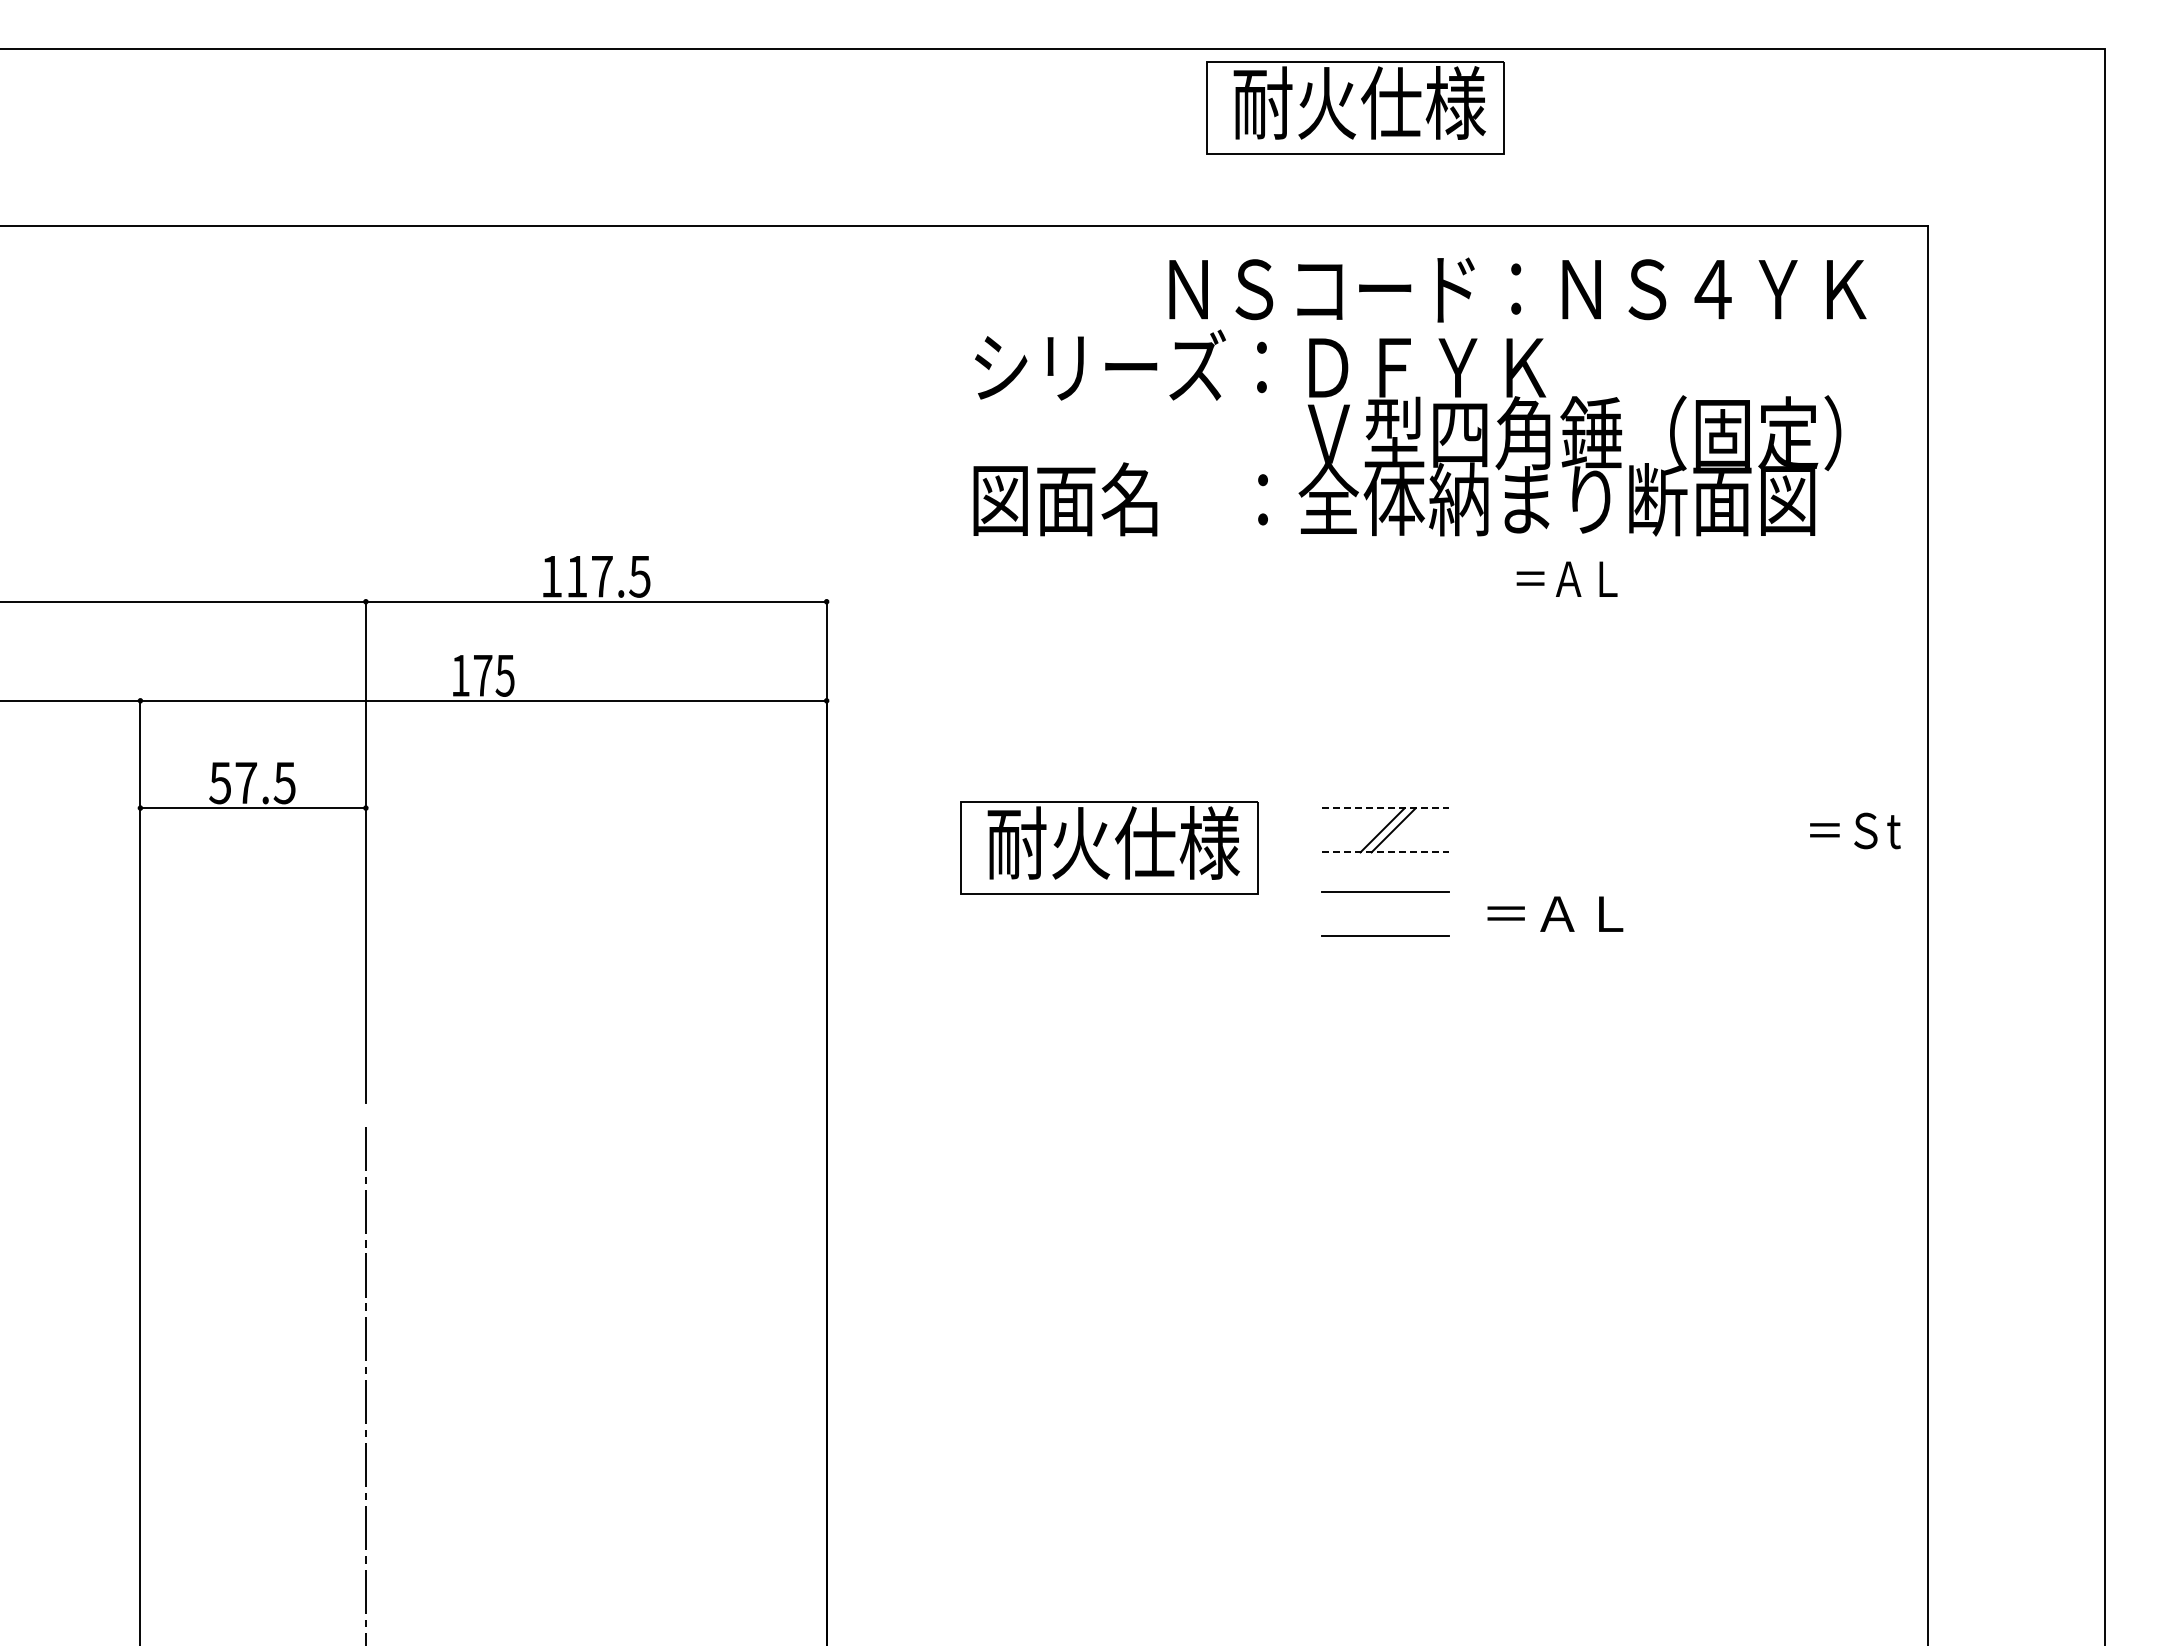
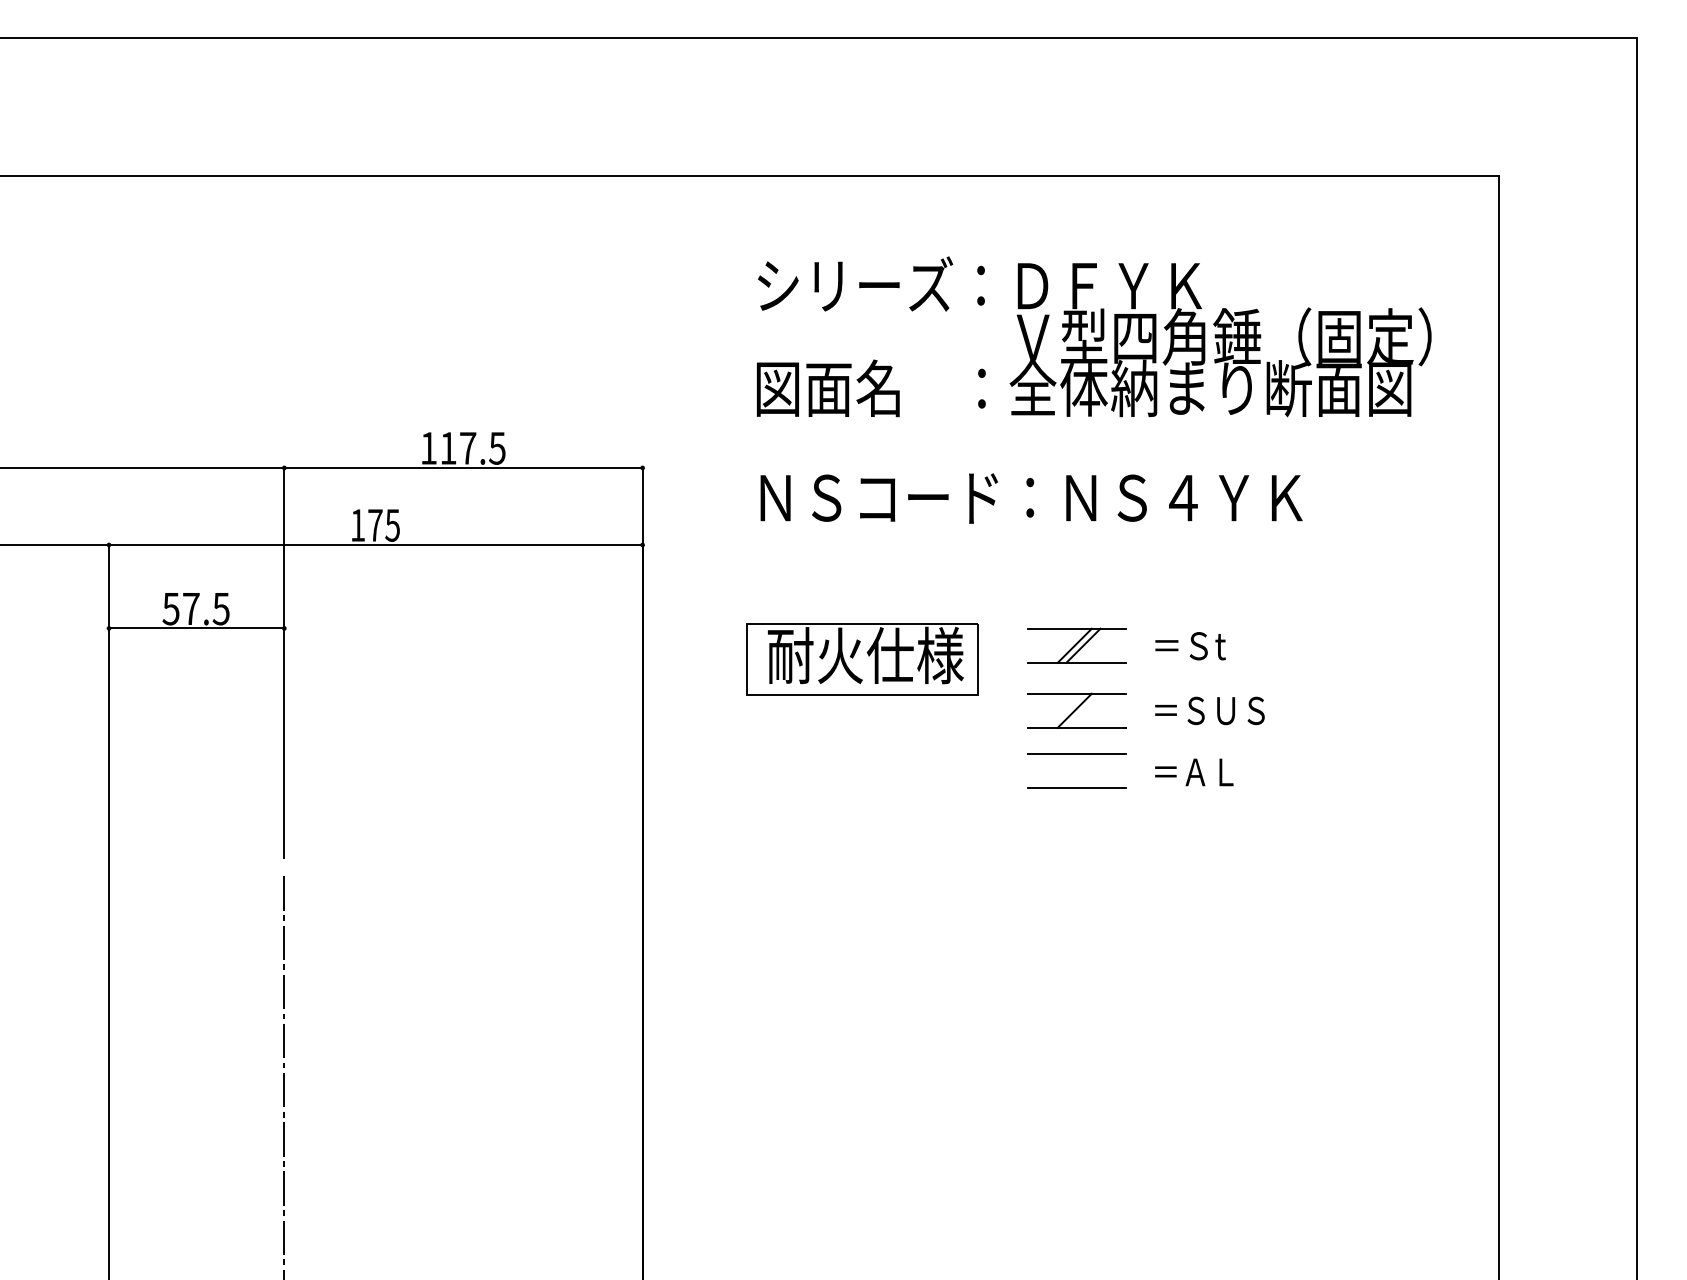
part: (1355, 107) -> (1053, 83), removed
text: (1517, 289) -> (1031, 498), moved
text: (1566, 578) -> (1193, 771), moved
line: (1386, 808) -> (1077, 628), dashed -> solid
text: (1855, 830) -> (1190, 645), moved
line: (1386, 852) -> (1077, 662), dashed -> solid
line: (1382, 914) -> (1074, 711), added
text: (1555, 914) -> (1209, 711), ＝ＡＬ -> ＝ＳＵＳ
line: (1385, 969) -> (1077, 753), added
line: (1385, 1013) -> (1077, 788), added

